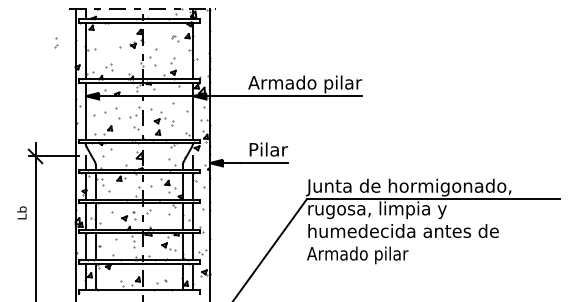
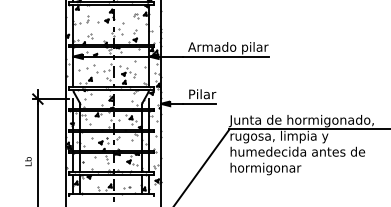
part: (56, 42) -> (88, 18), moved
text: (21, 212) -> (27, 161), moved
text: (356, 255) -> (264, 169), Armado pilar -> hormigonar

